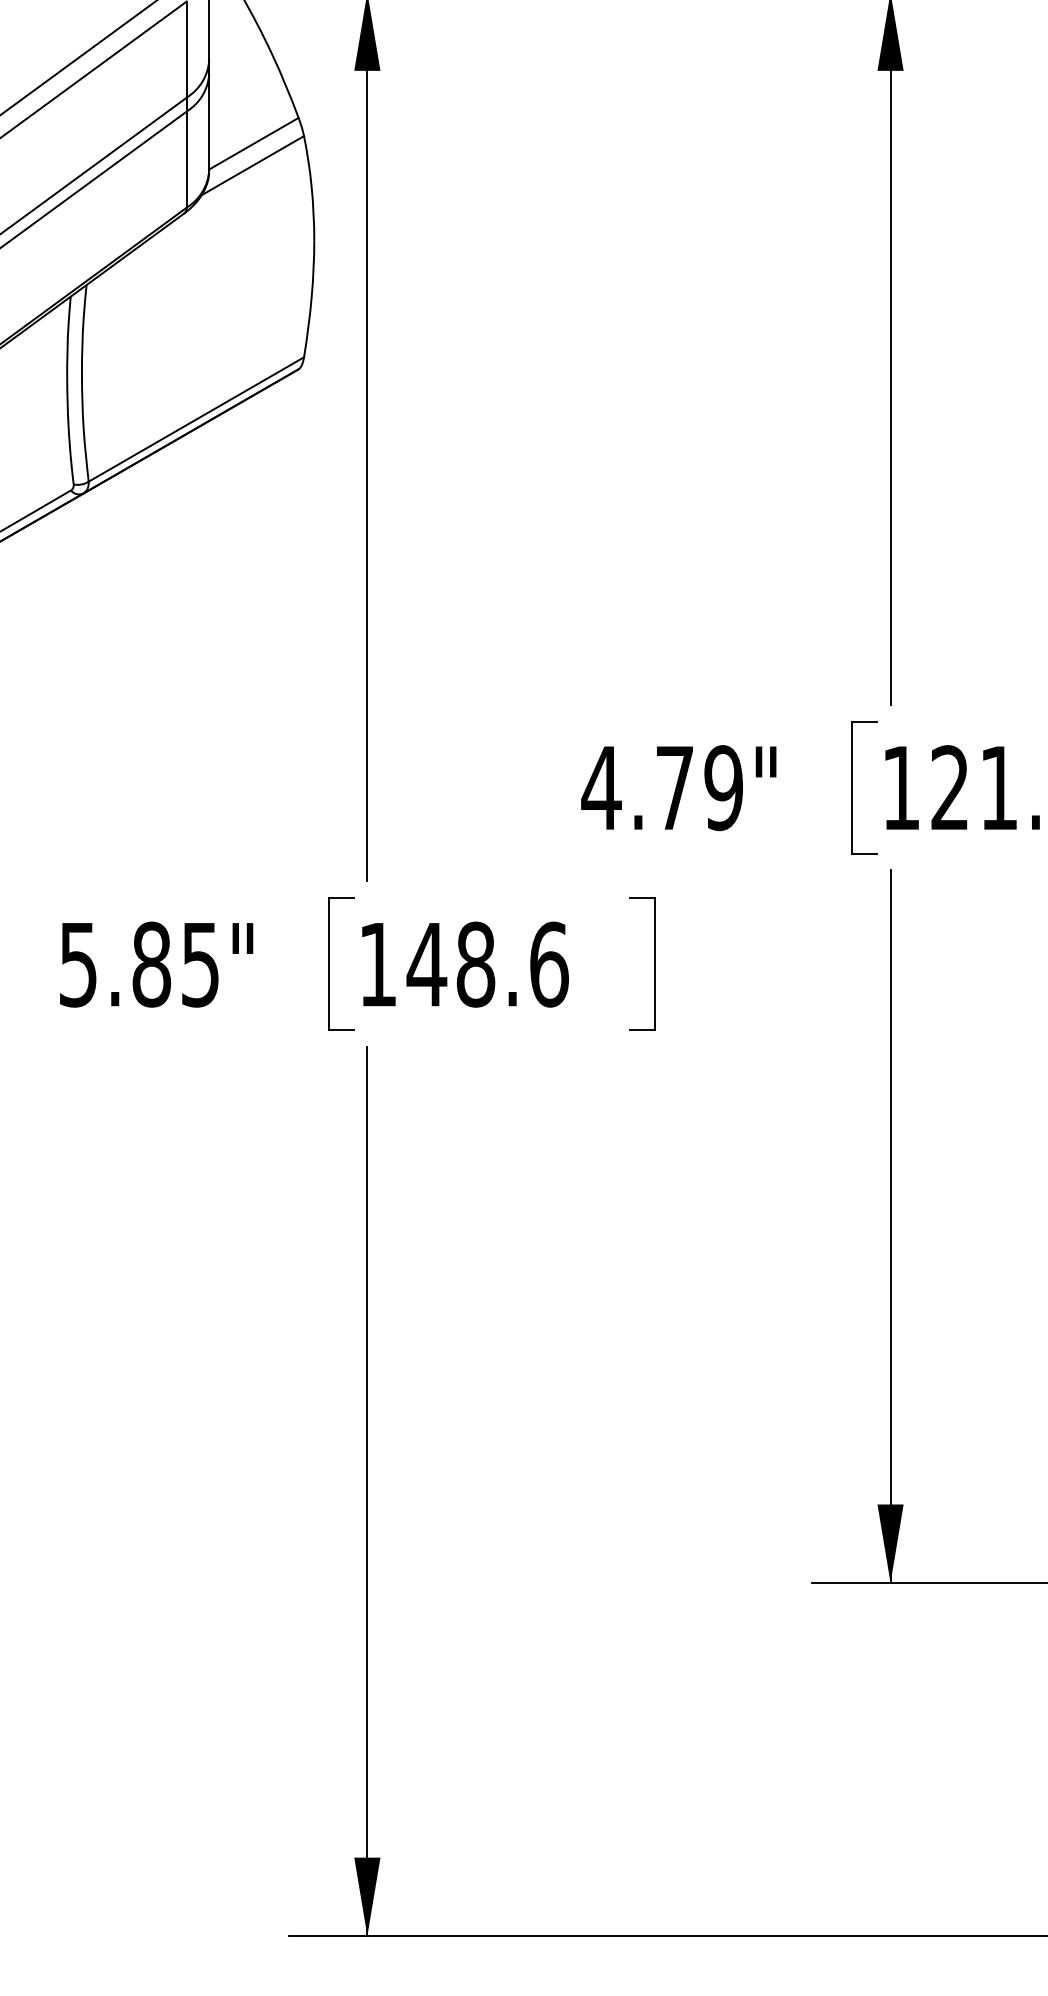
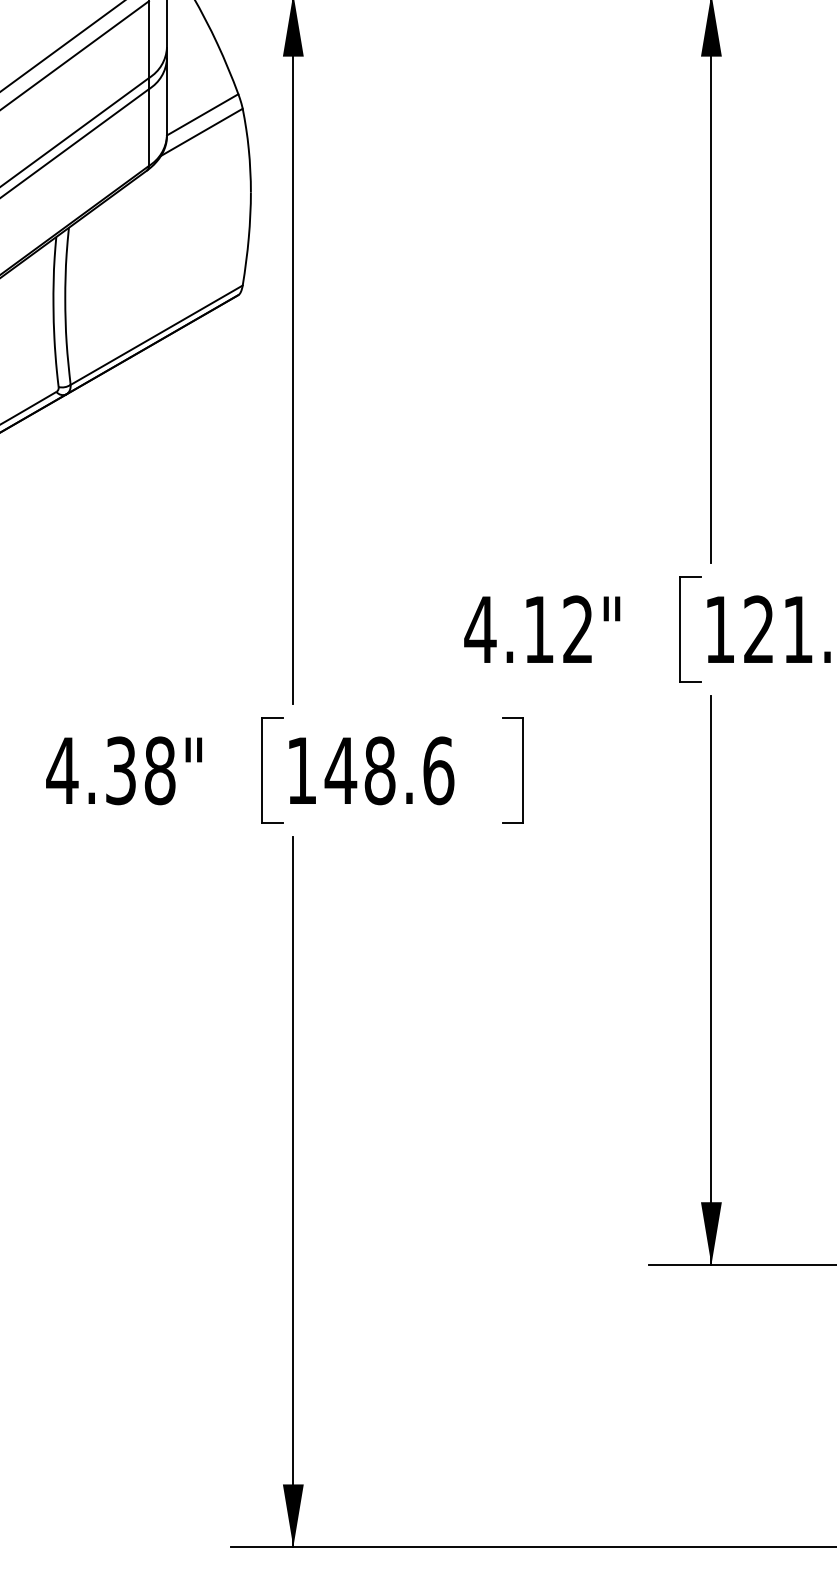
text: (699, 788) -> (558, 630), 4.79" -> 4.12"
text: (138, 964) -> (110, 770), 5.85" -> 4.38"

